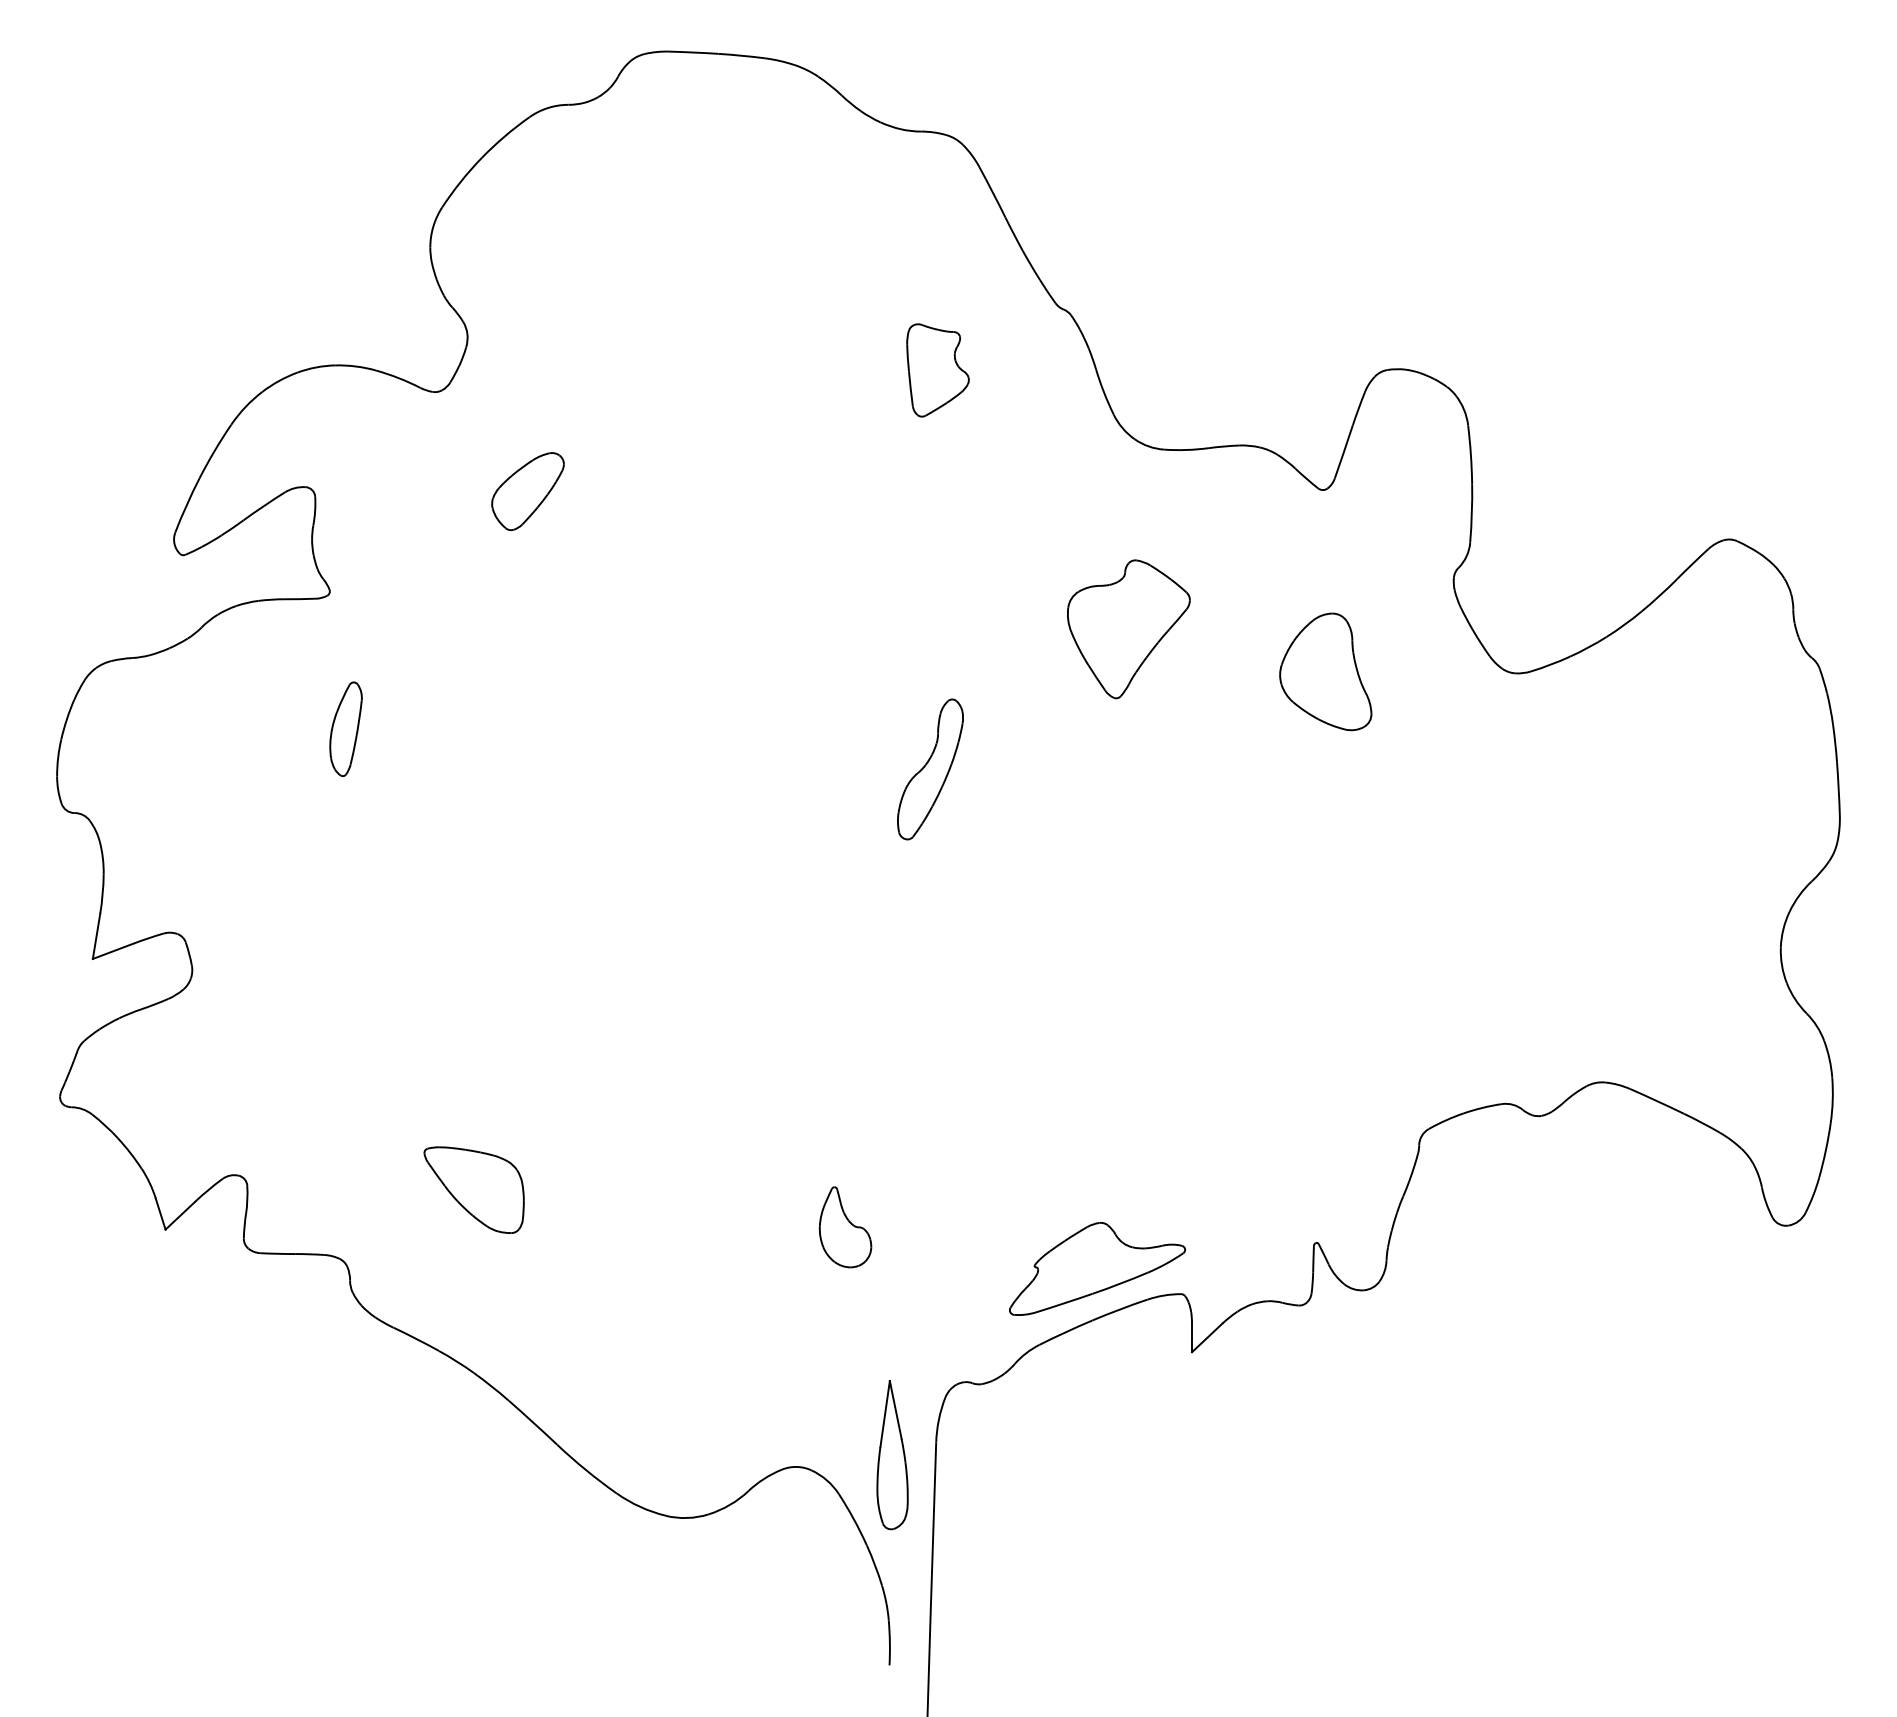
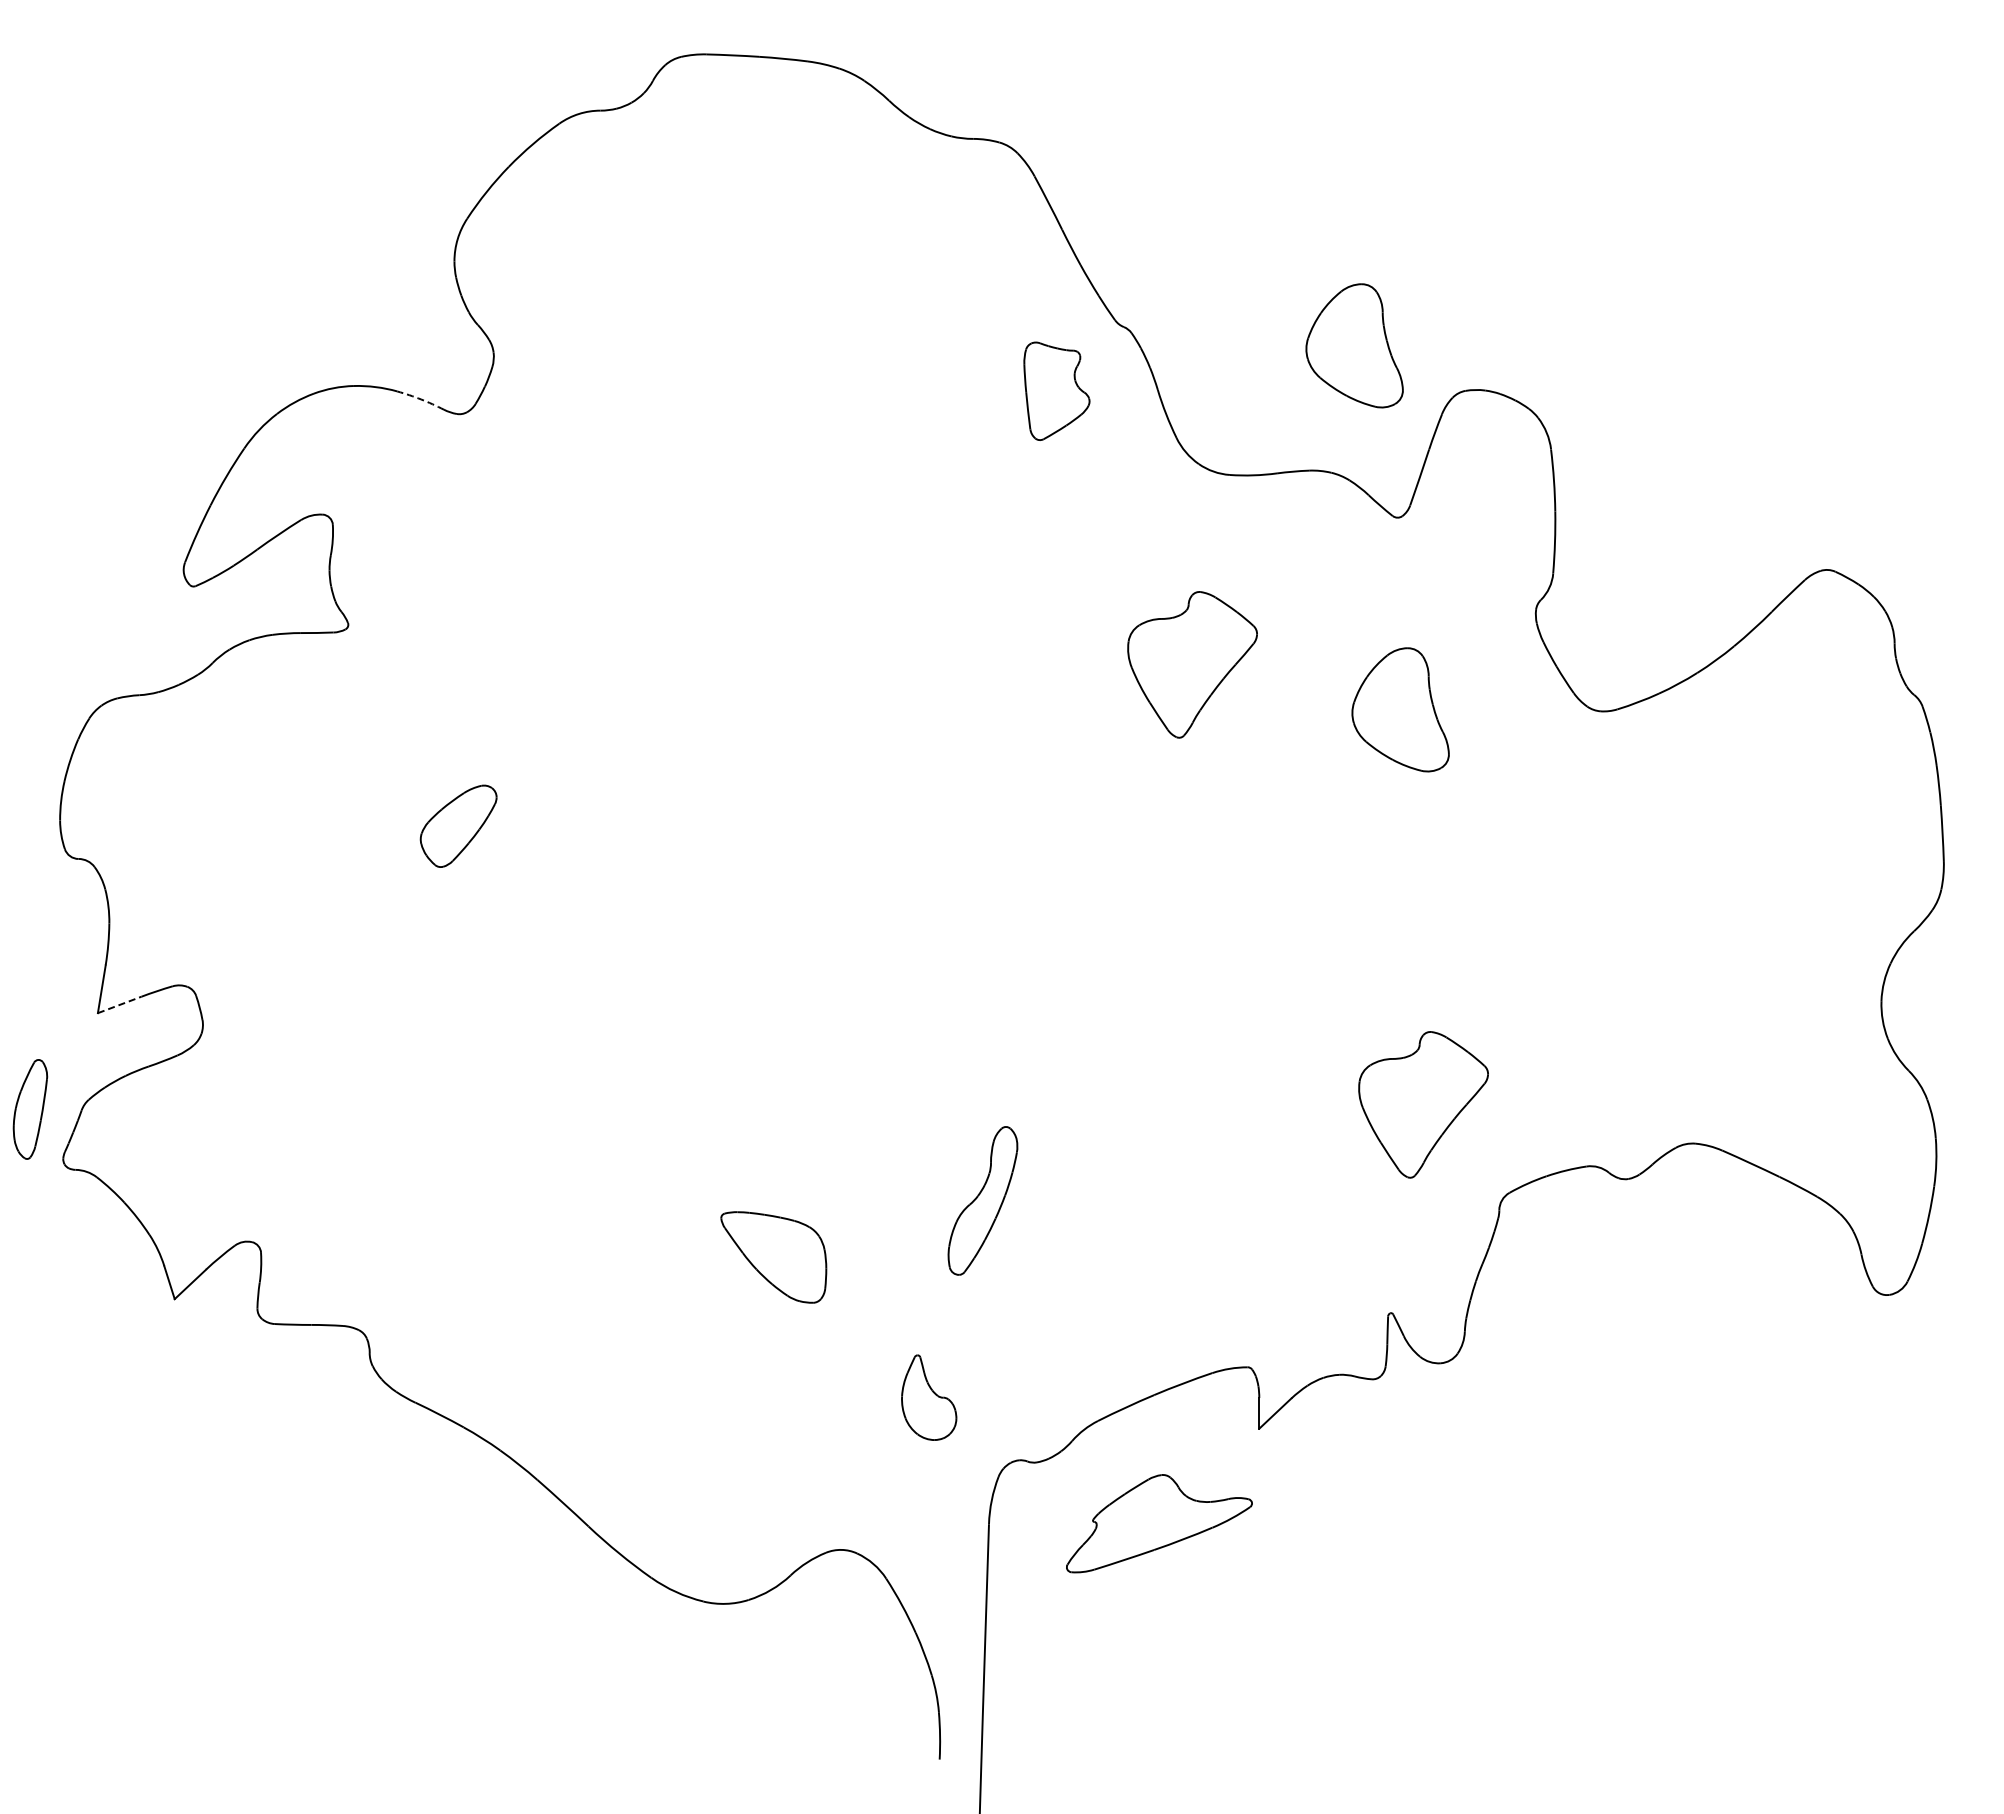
part: (1282, 327) -> (1354, 345), added
part: (937, 369) -> (1056, 390), moved
arc: (399, 378) -> (421, 399), solid -> dashed
part: (527, 490) -> (458, 825), moved
part: (346, 729) -> (30, 1109), moved
part: (930, 769) -> (982, 1200), moved
line: (114, 950) -> (120, 1004), solid -> dashed
part: (1347, 1045) -> (1423, 1104), added
part: (473, 1190) -> (773, 1257), moved
part: (845, 1227) -> (929, 1397), moved
part: (1097, 1268) -> (1159, 1523), moved
part: (892, 1455) -> (942, 1537), removed

